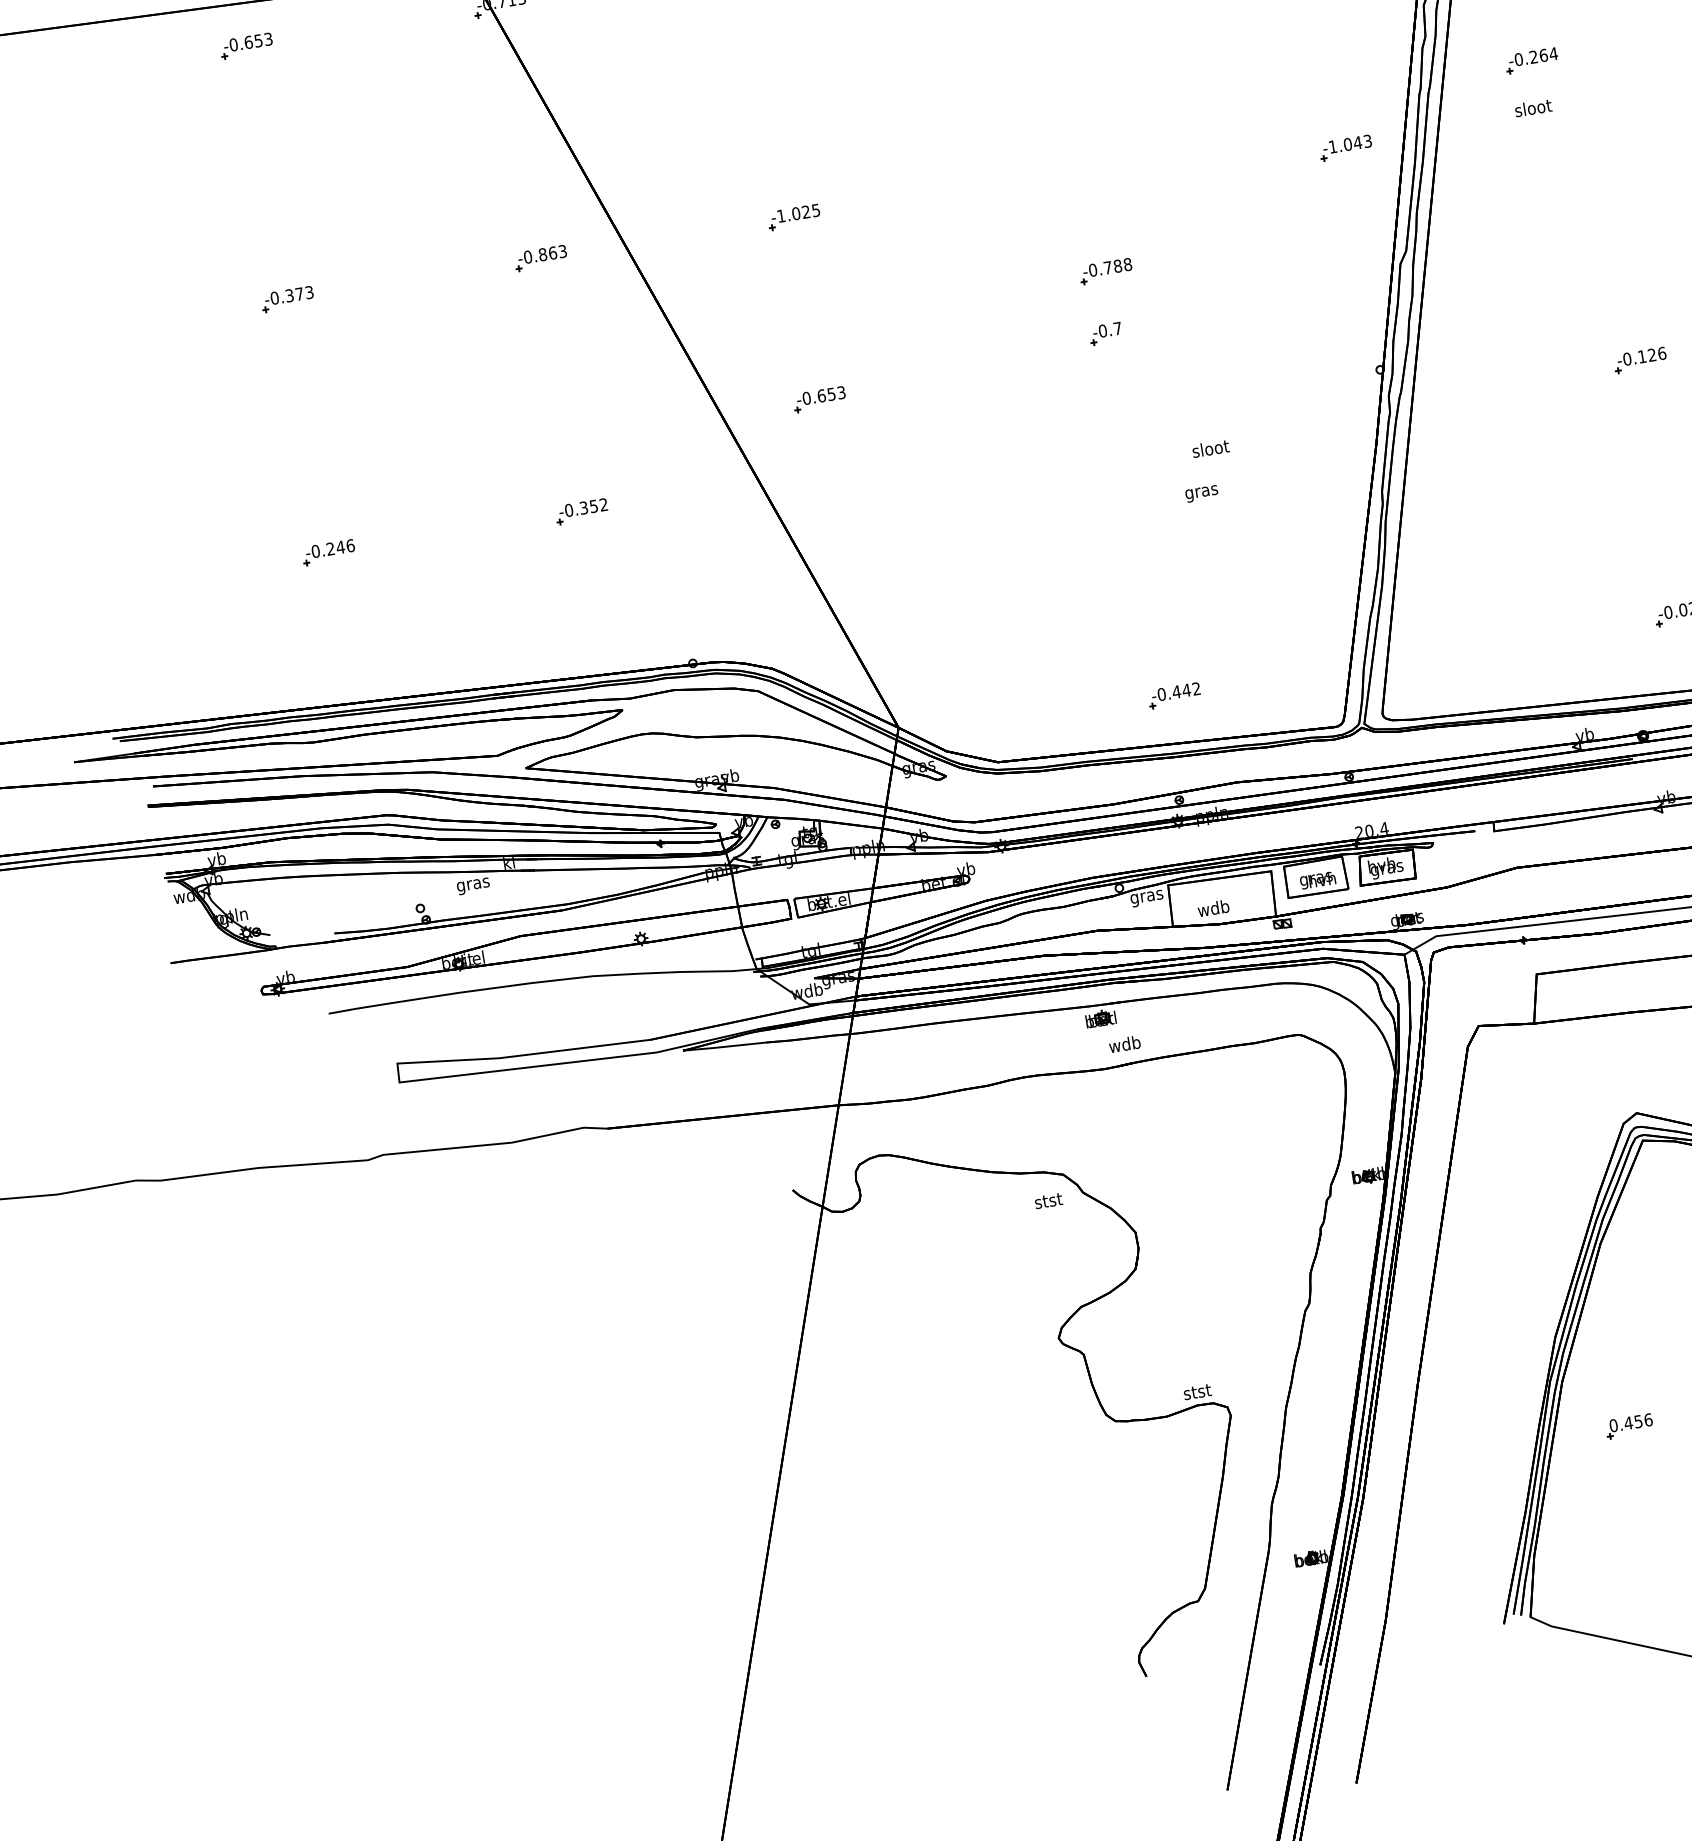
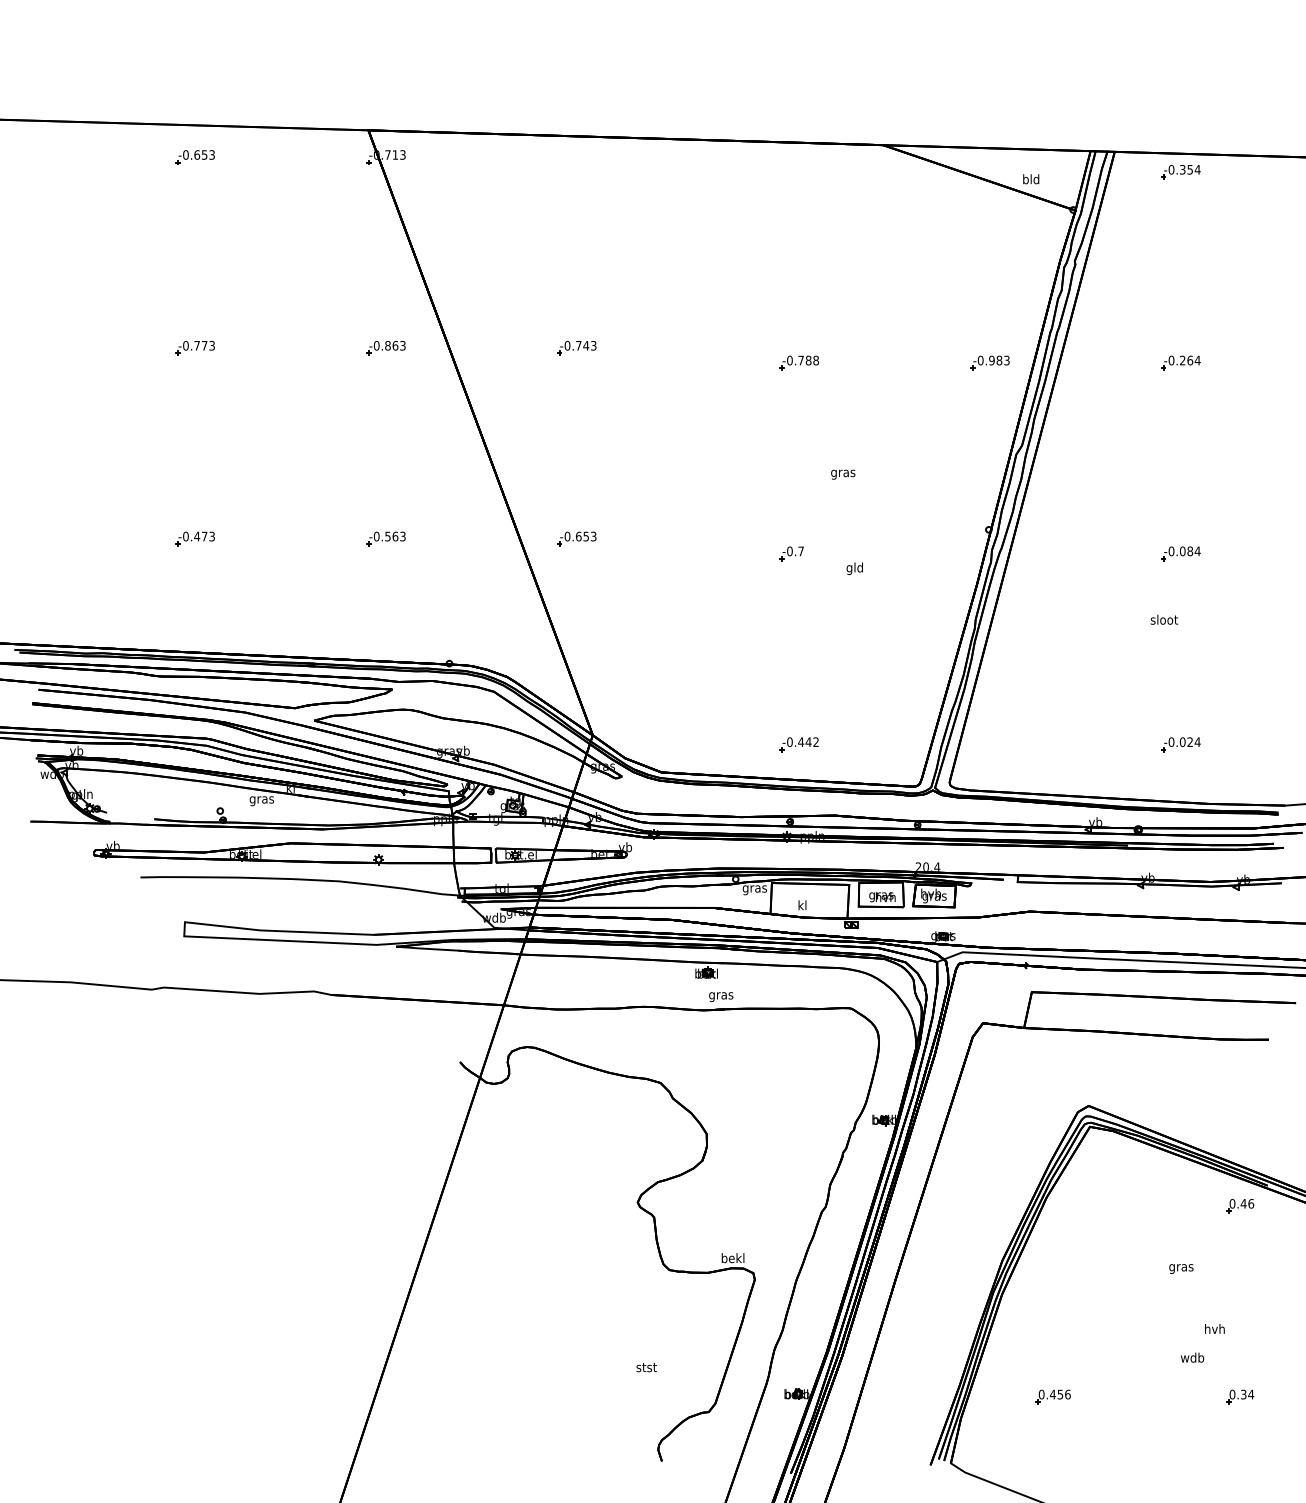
part: (1531, 60) -> (1180, 362), moved
text: (1533, 107) -> (1164, 619), moved
text: (1344, 144) -> (989, 360), -1.043 -> -0.983
text: (798, 212) -> (580, 345), -1.025 -> -0.743
part: (1104, 270) -> (798, 362), moved
text: (288, 295) -> (196, 345), -0.373 -> -0.773
part: (1105, 333) -> (791, 553), moved
text: (1651, 355) -> (1189, 551), -0.126 -> -0.084
part: (819, 398) -> (576, 538), moved
text: (1210, 450) -> (854, 568), sloot -> gld
text: (1202, 493) -> (843, 474), moved
text: (593, 506) -> (395, 536), -0.352 -> -0.563
text: (340, 547) -> (204, 536), -0.246 -> -0.473
text: (1213, 908) -> (802, 905), wdb -> kl
text: (1125, 1045) -> (721, 995), wdb -> gras
text: (1048, 1201) -> (646, 1367), moved
text: (1196, 1392) -> (732, 1258), stst -> bekl
part: (1628, 1425) -> (1052, 1396), moved

